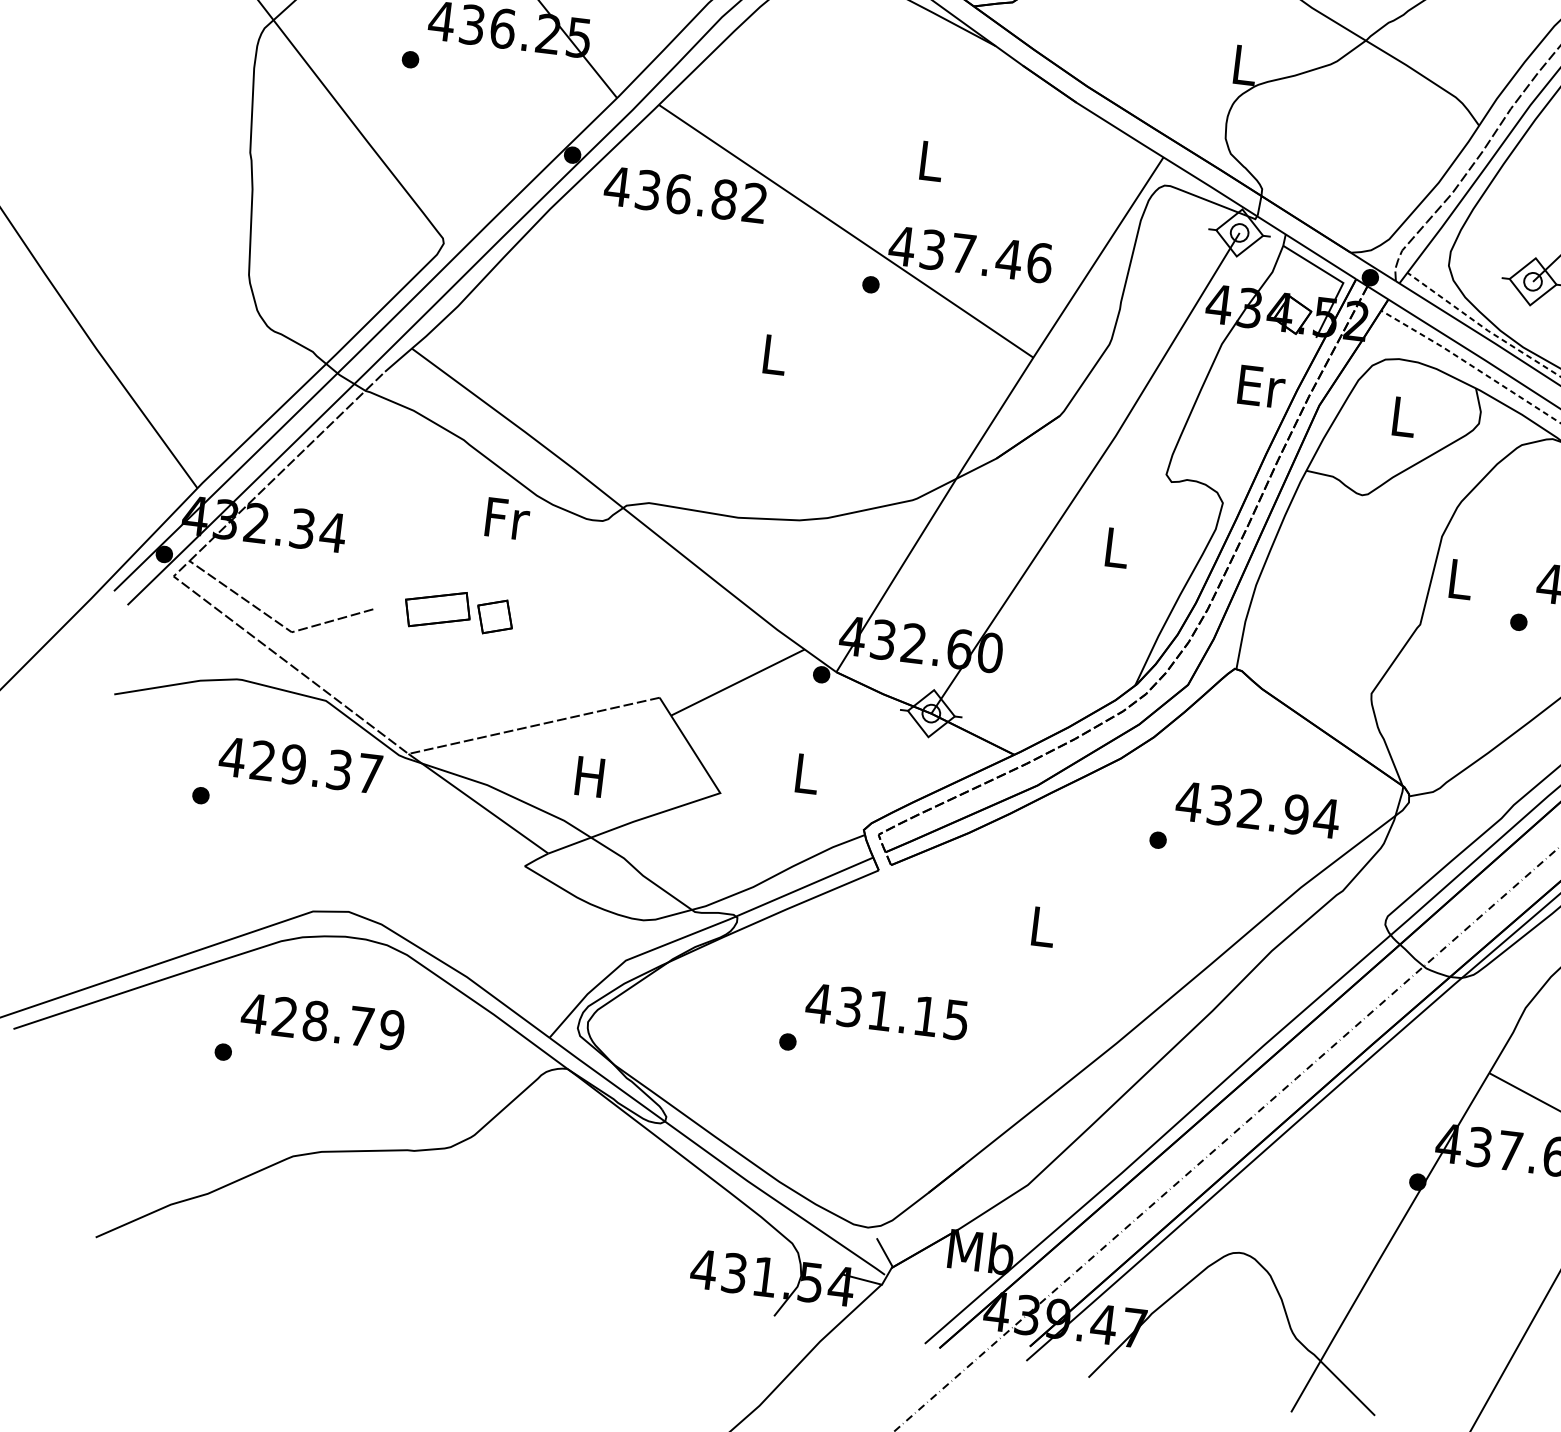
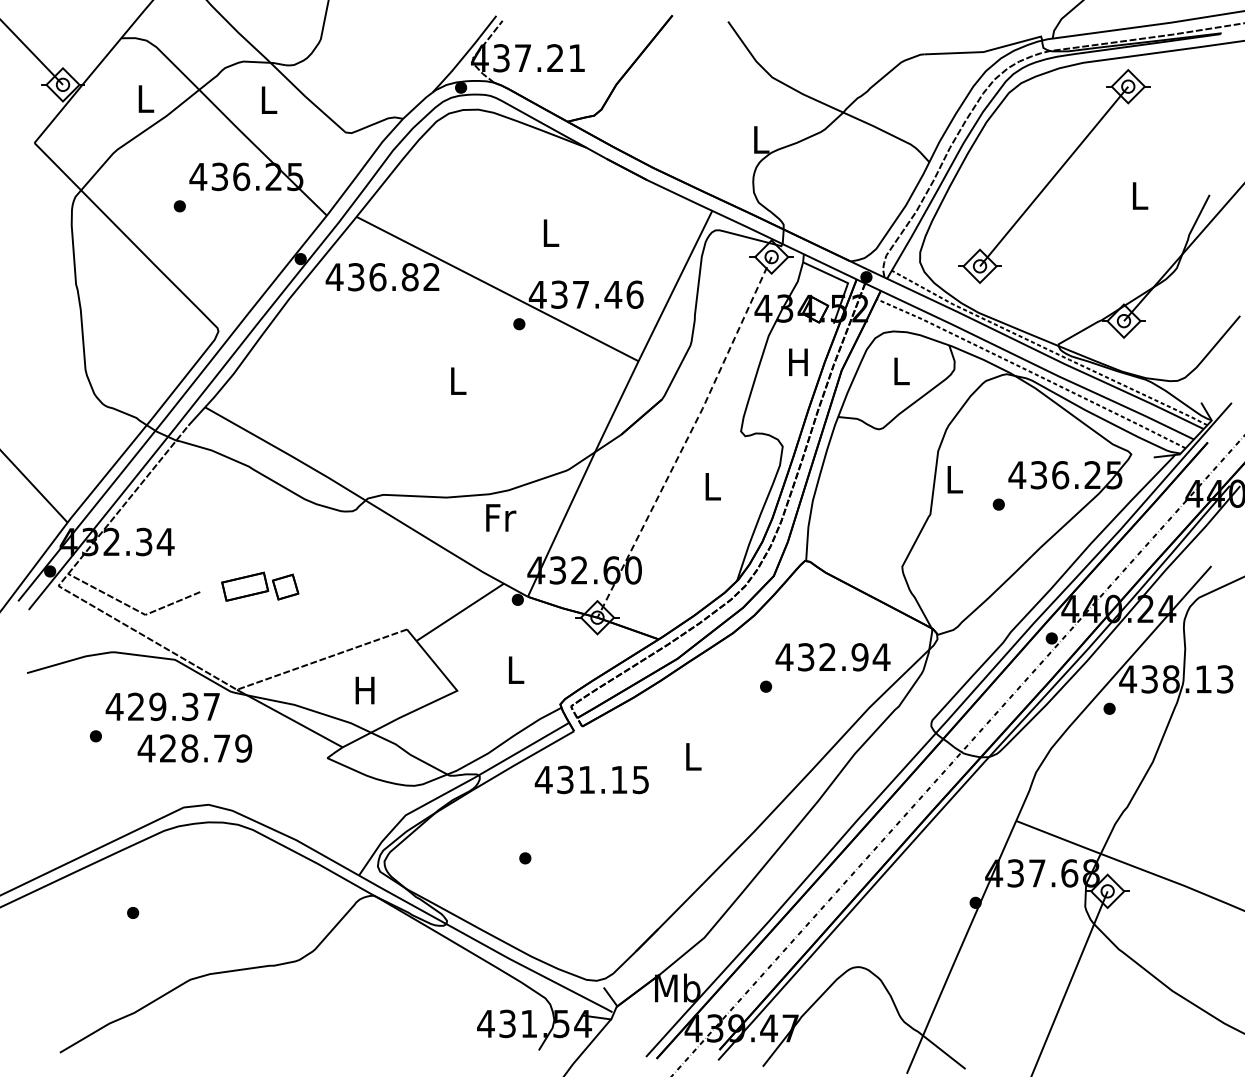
text: (1262, 387) -> (800, 362), Er -> H
line: (1089, 475) -> (687, 438), solid -> dashed
text: (508, 518) -> (501, 517), moved
text: (886, 1011) -> (591, 779), moved
text: (322, 1021) -> (194, 748), moved

